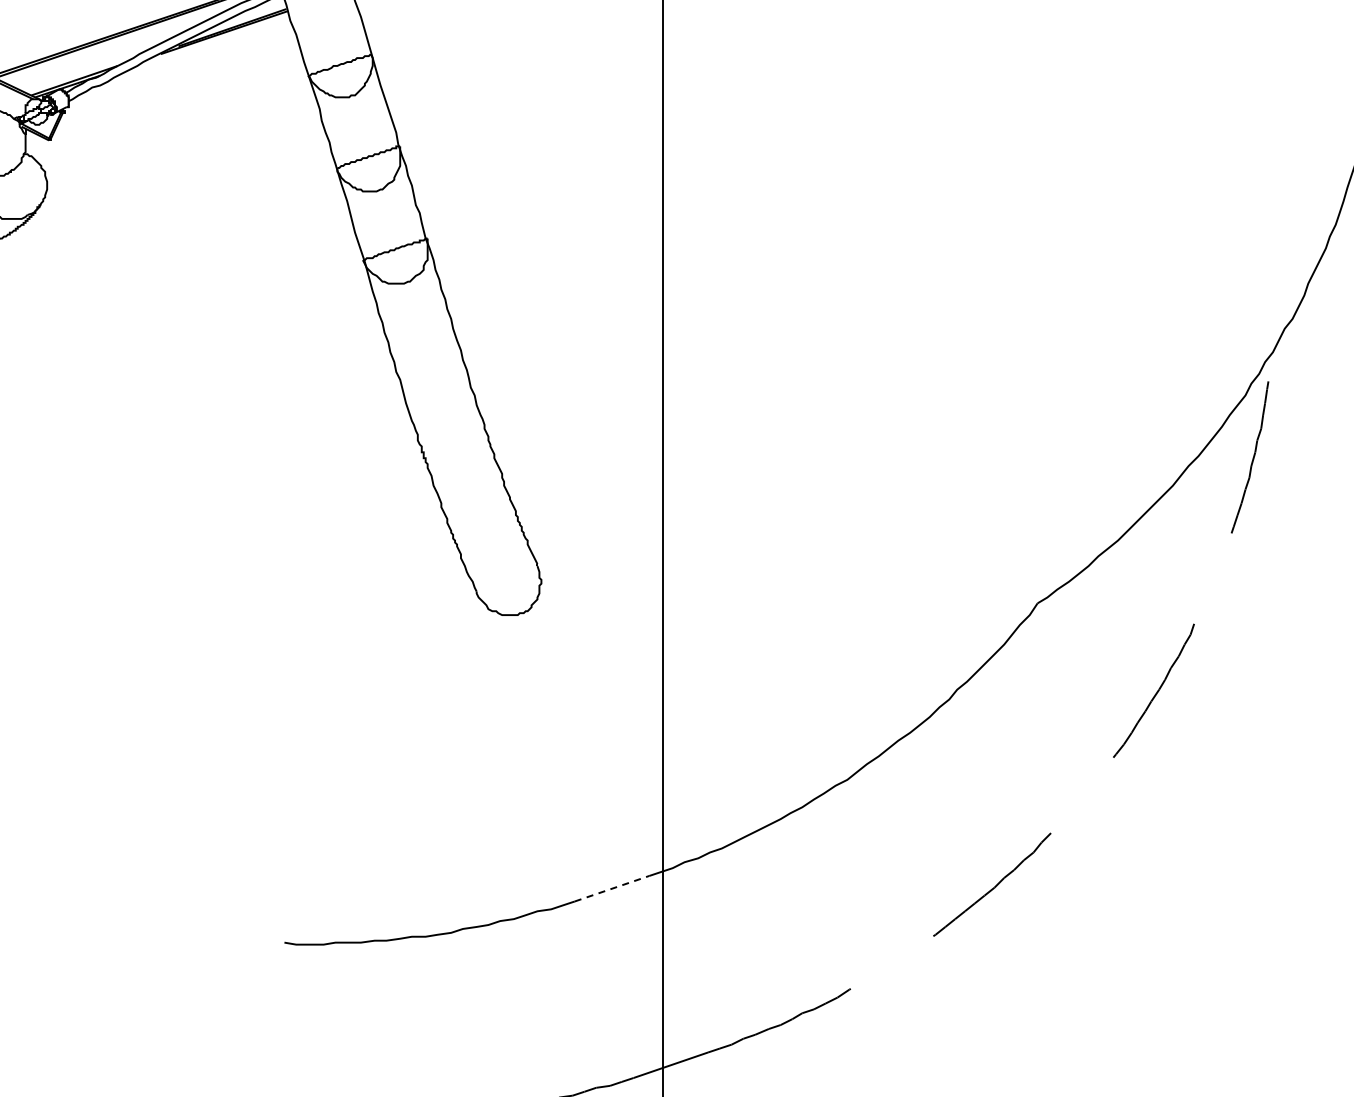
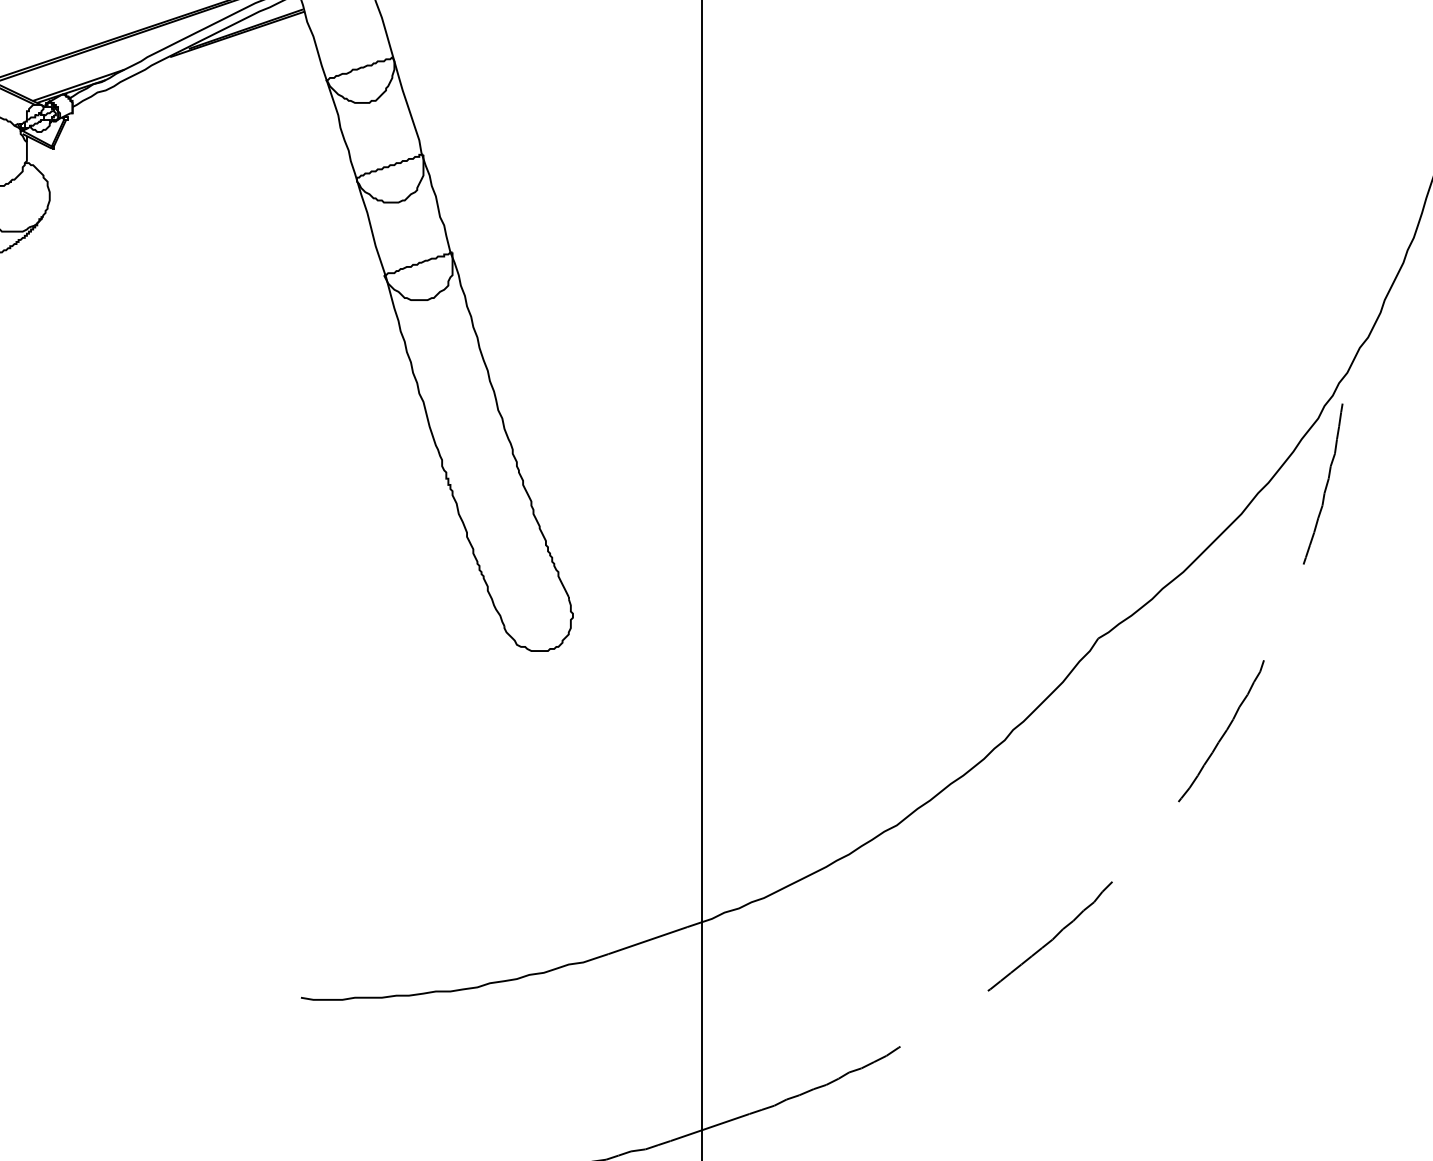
line: (612, 888) -> (648, 940), dashed -> solid

